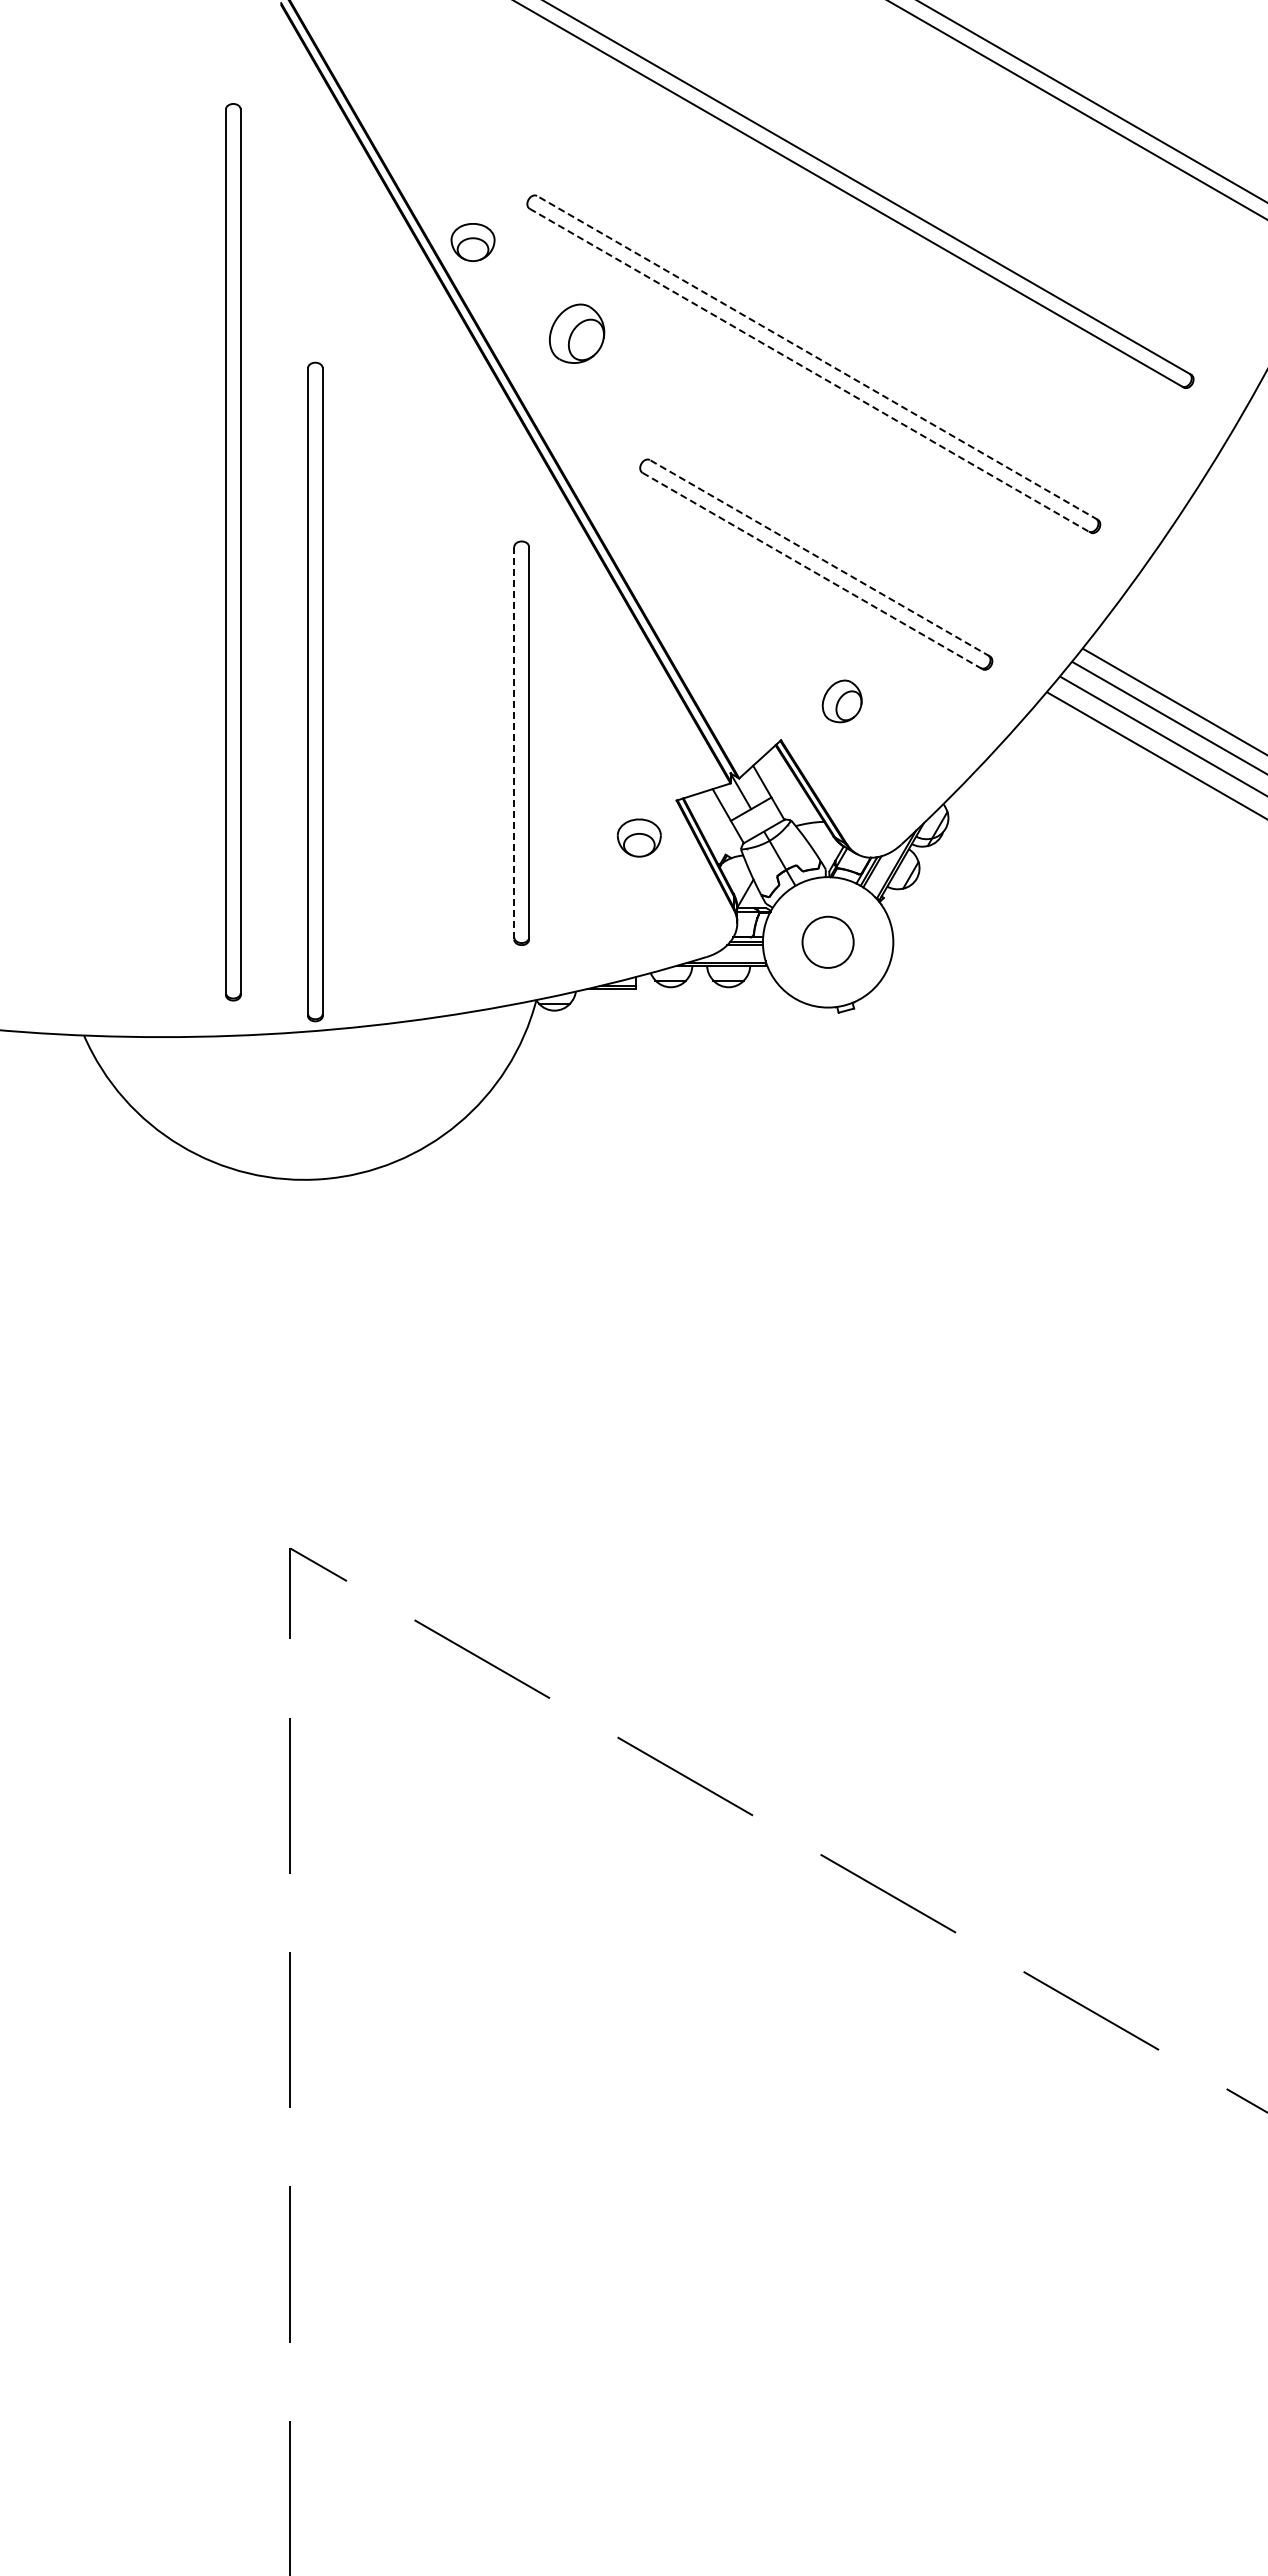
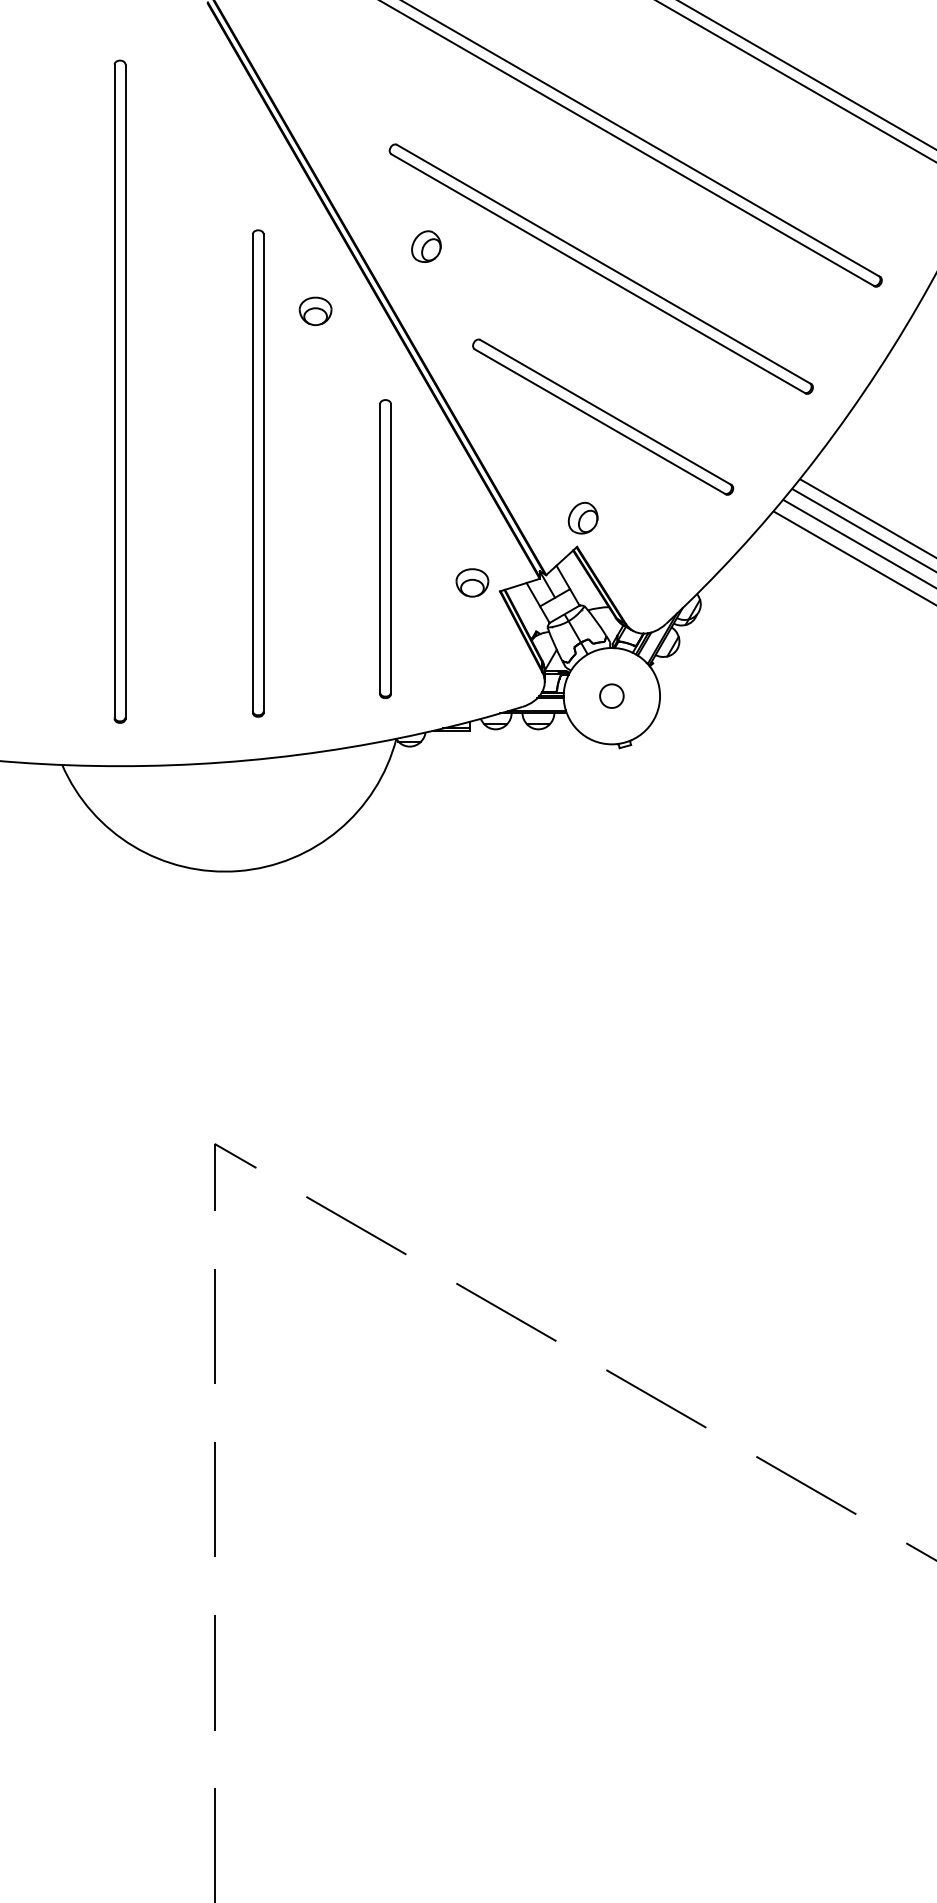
part: (472, 242) -> (315, 311), moved
part: (576, 333) -> (426, 246), size x0.71
line: (817, 357) -> (604, 264), dashed -> solid
line: (810, 370) -> (598, 273), dashed -> solid
part: (233, 552) -> (120, 391), moved
line: (819, 558) -> (605, 412), dashed -> solid
line: (813, 571) -> (601, 422), dashed -> solid
part: (315, 691) -> (258, 473), moved
part: (841, 701) -> (582, 518), moved
line: (514, 743) -> (380, 549), dashed -> solid
part: (638, 837) -> (471, 582), moved
circle: (828, 942) -> (612, 696), size x0.62

